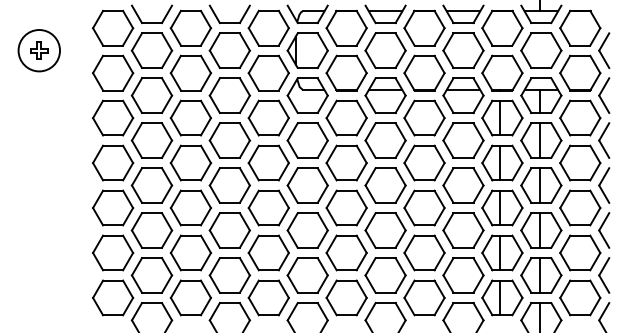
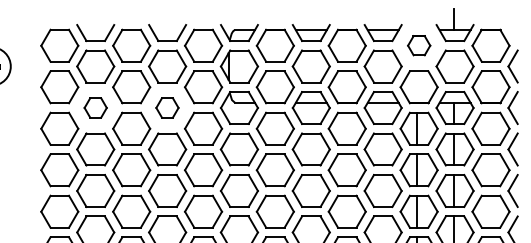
part: (502, 27) -> (419, 45), size x0.6
part: (151, 95) -> (95, 107), size x0.6
part: (229, 95) -> (167, 107), size x0.6

